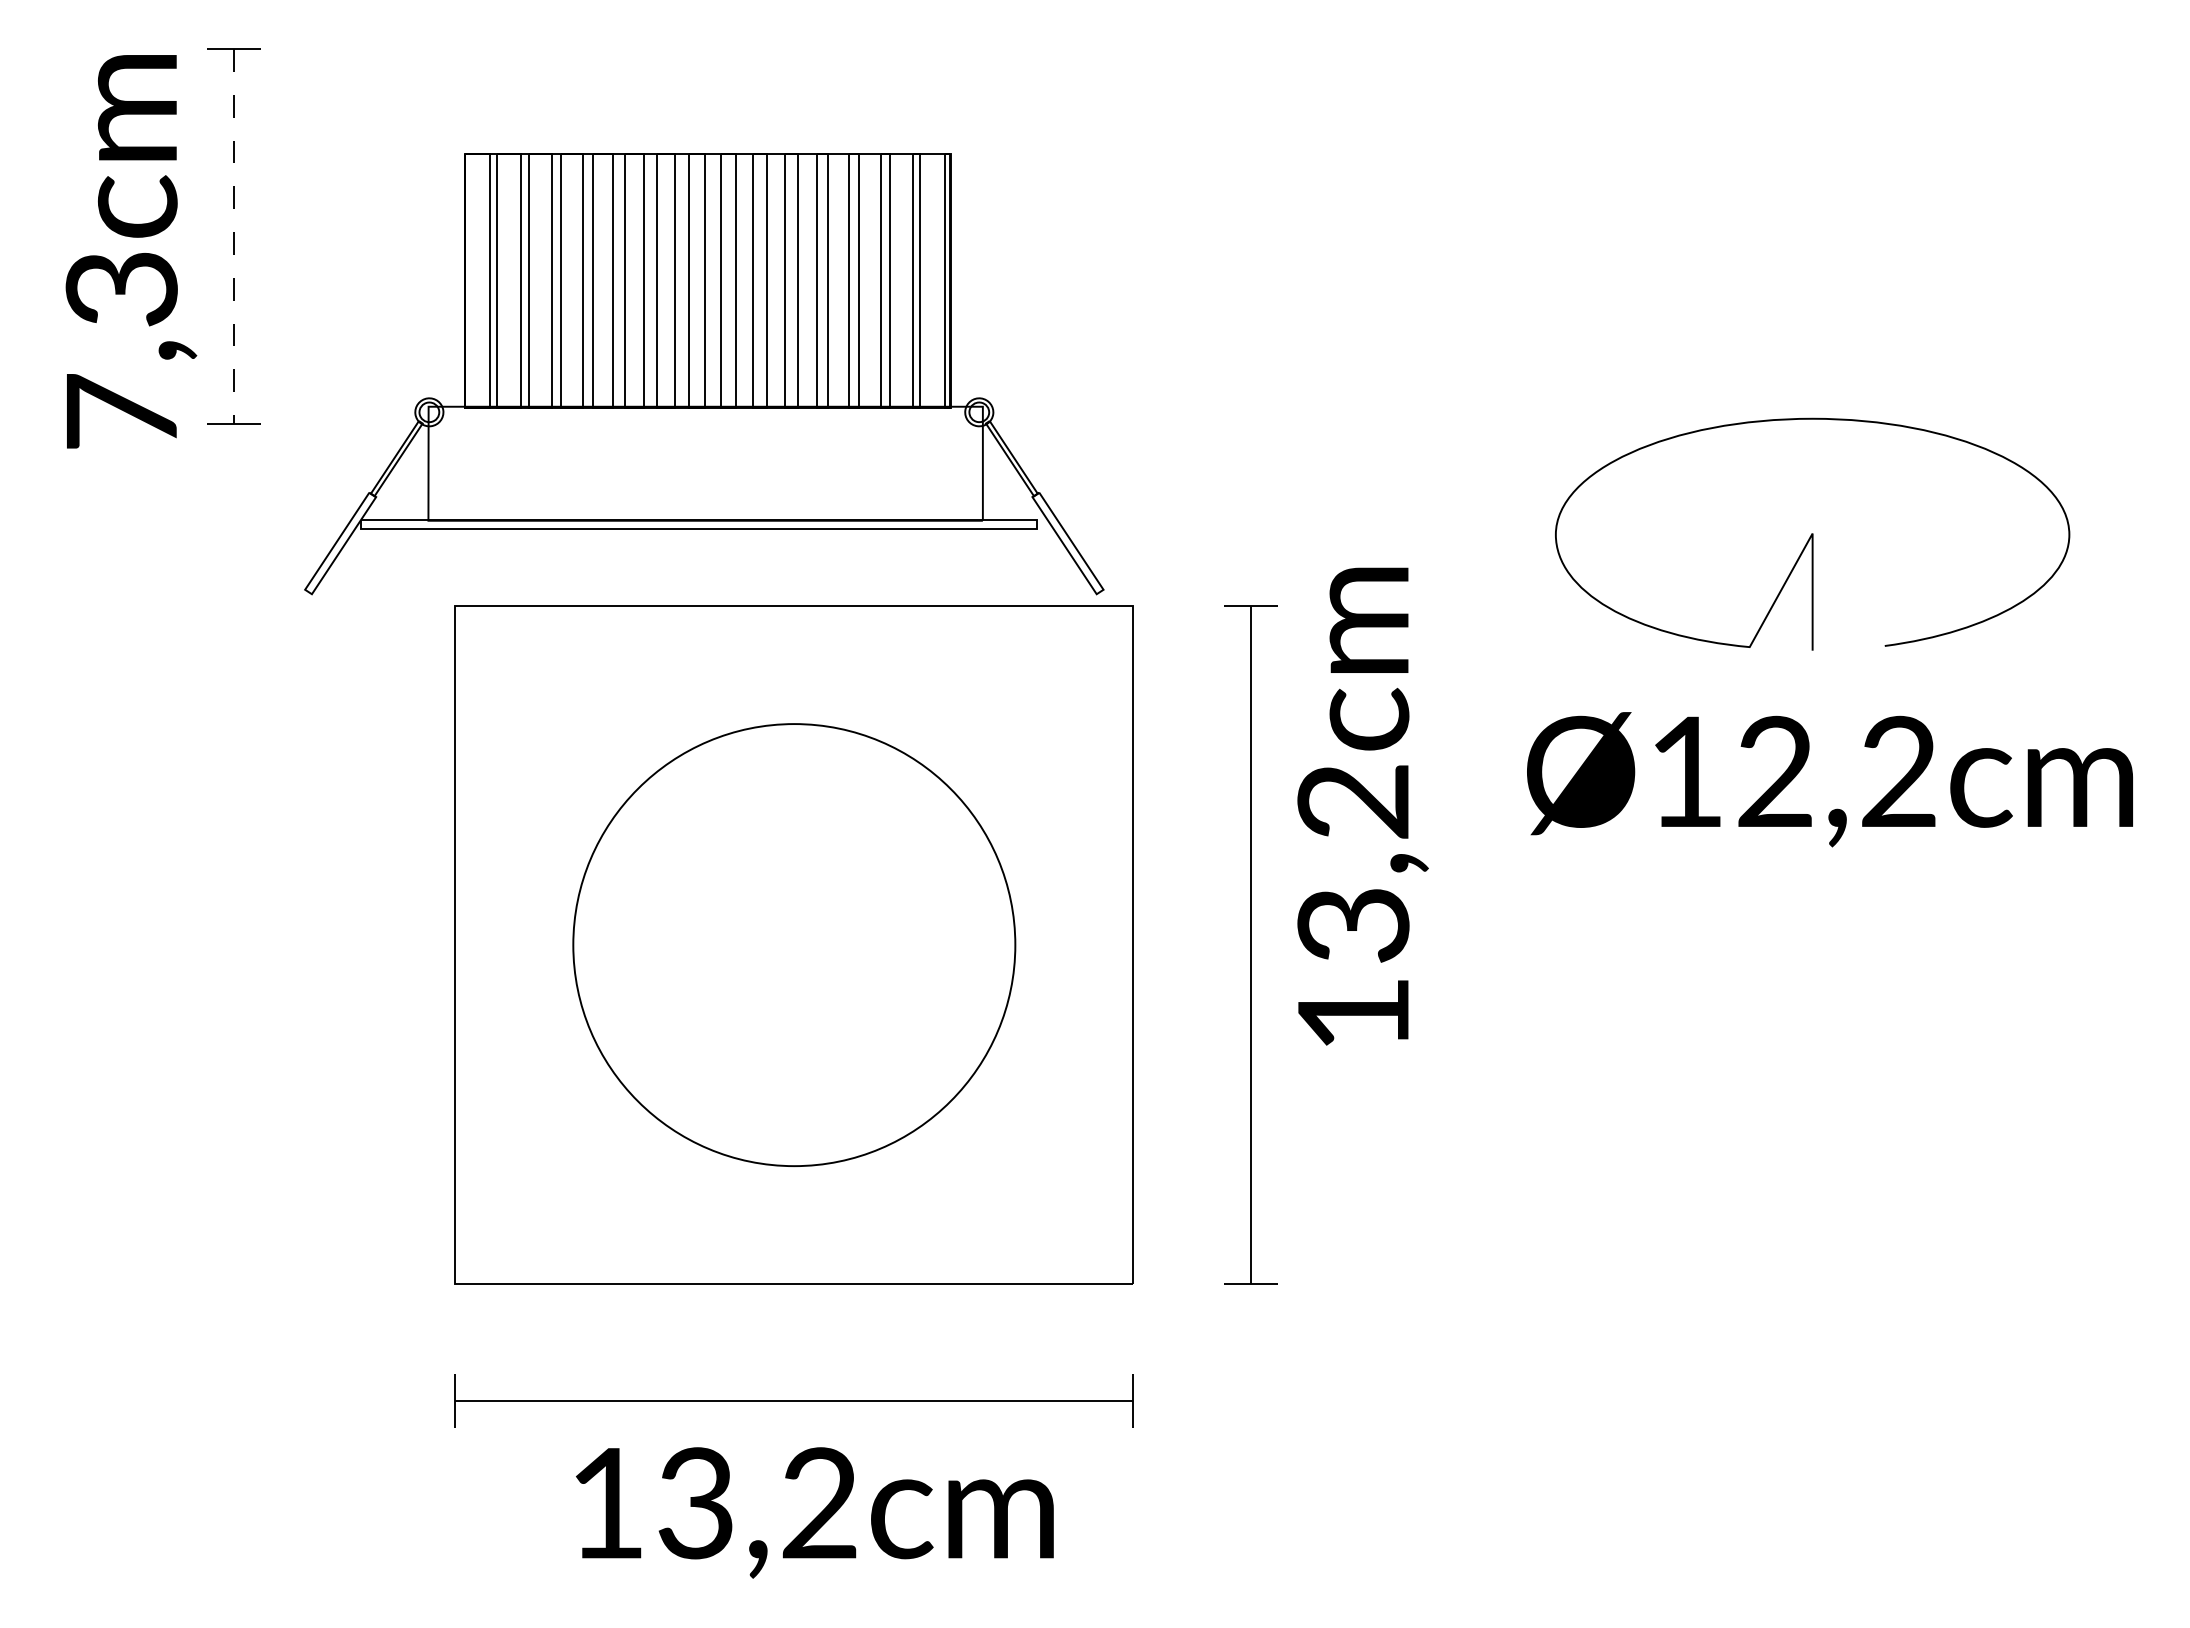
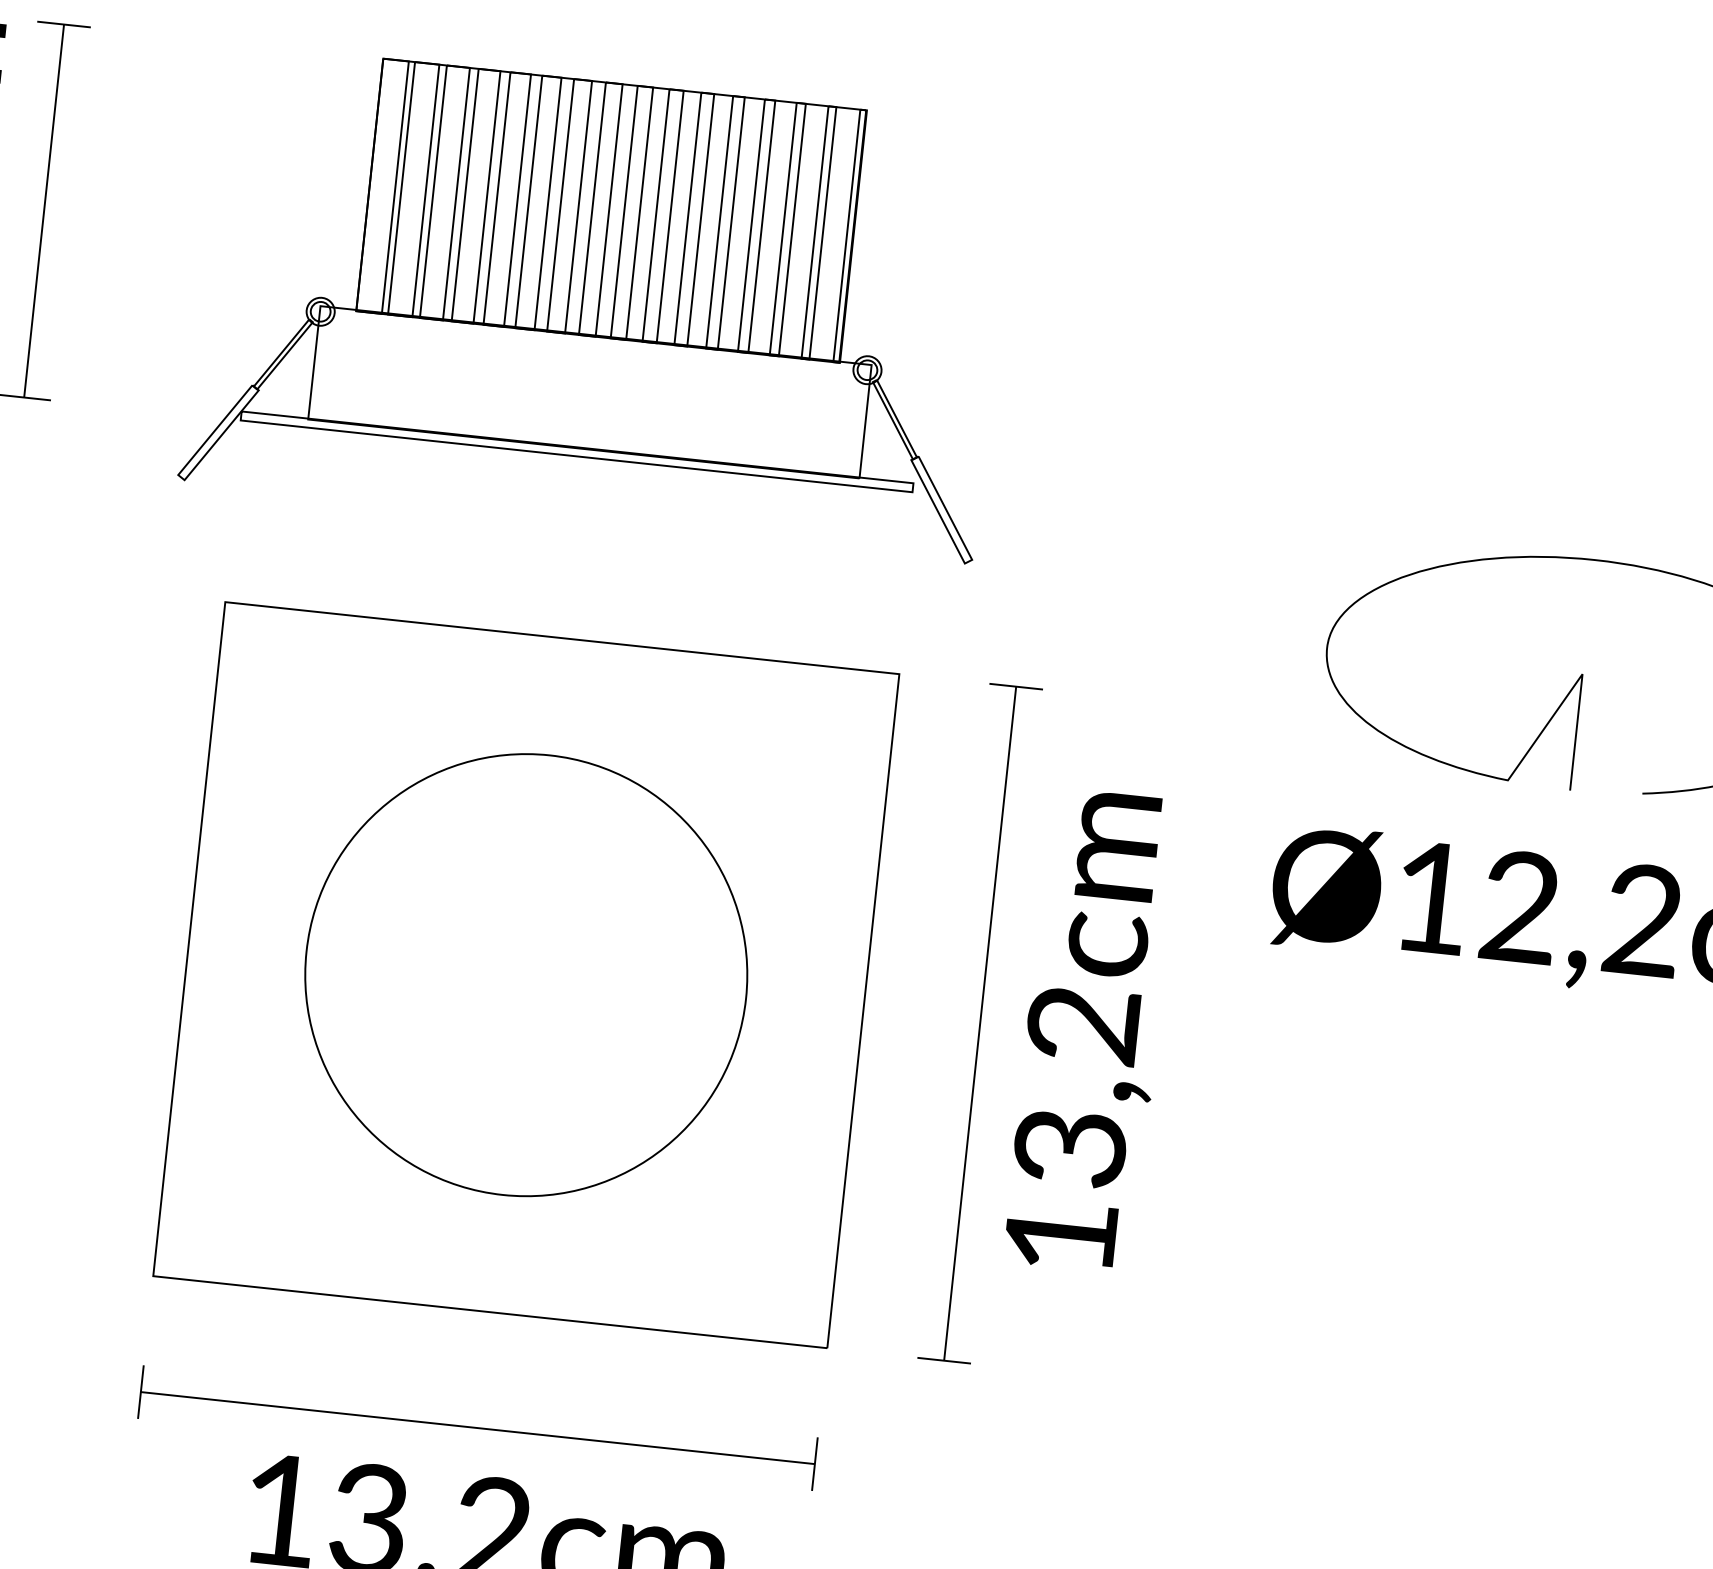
line: (233, 236) -> (43, 210), dashed -> solid
part: (704, 374) -> (598, 303), moved
text: (1362, 806) -> (1091, 1030), moved

